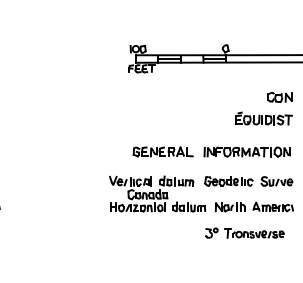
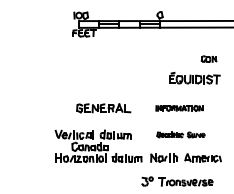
part: (279, 97) -> (208, 59), size x0.7
part: (246, 151) -> (178, 107), size x0.6
part: (248, 181) -> (180, 134), size x0.6

